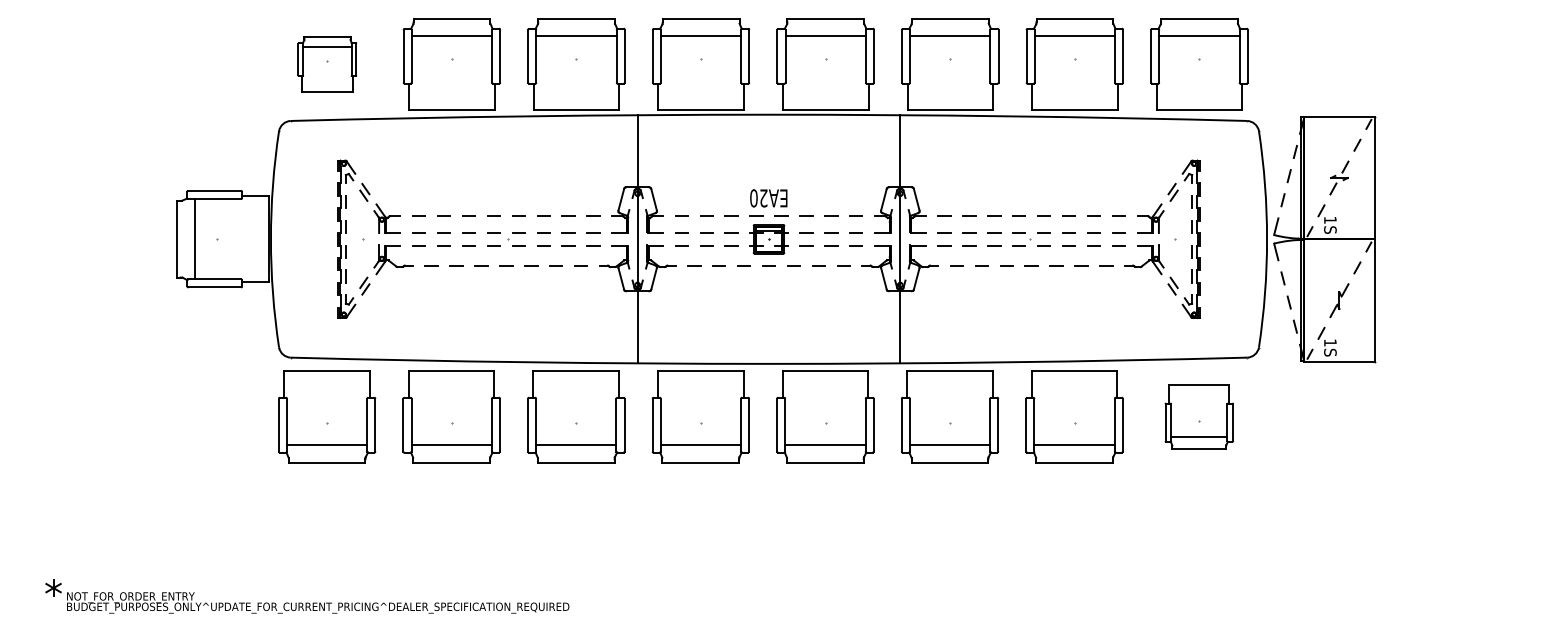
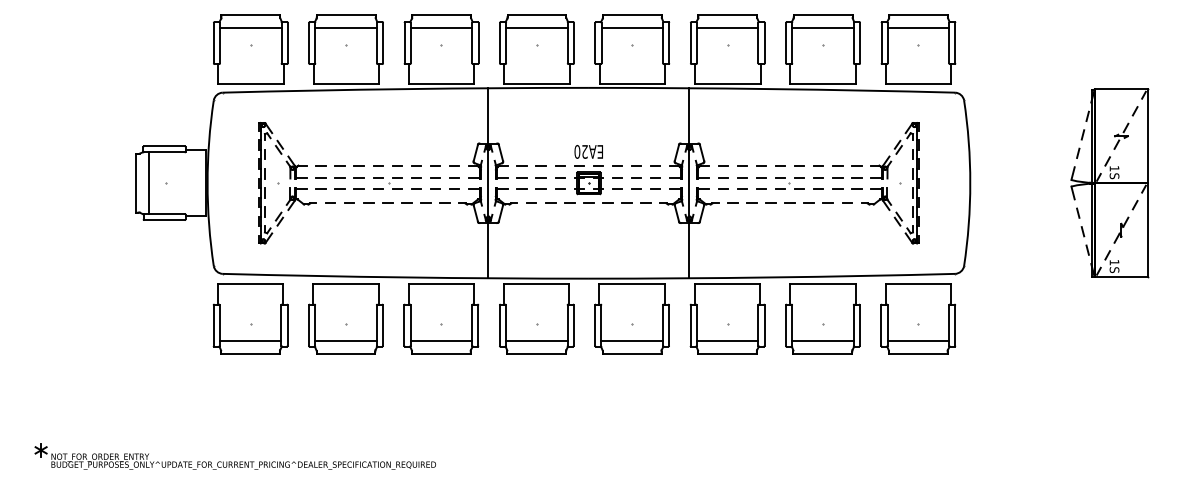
part: (327, 64) -> (250, 49), size x1.67
part: (1324, 239) -> (1109, 183), moved
part: (1199, 416) -> (918, 318), size x1.43

